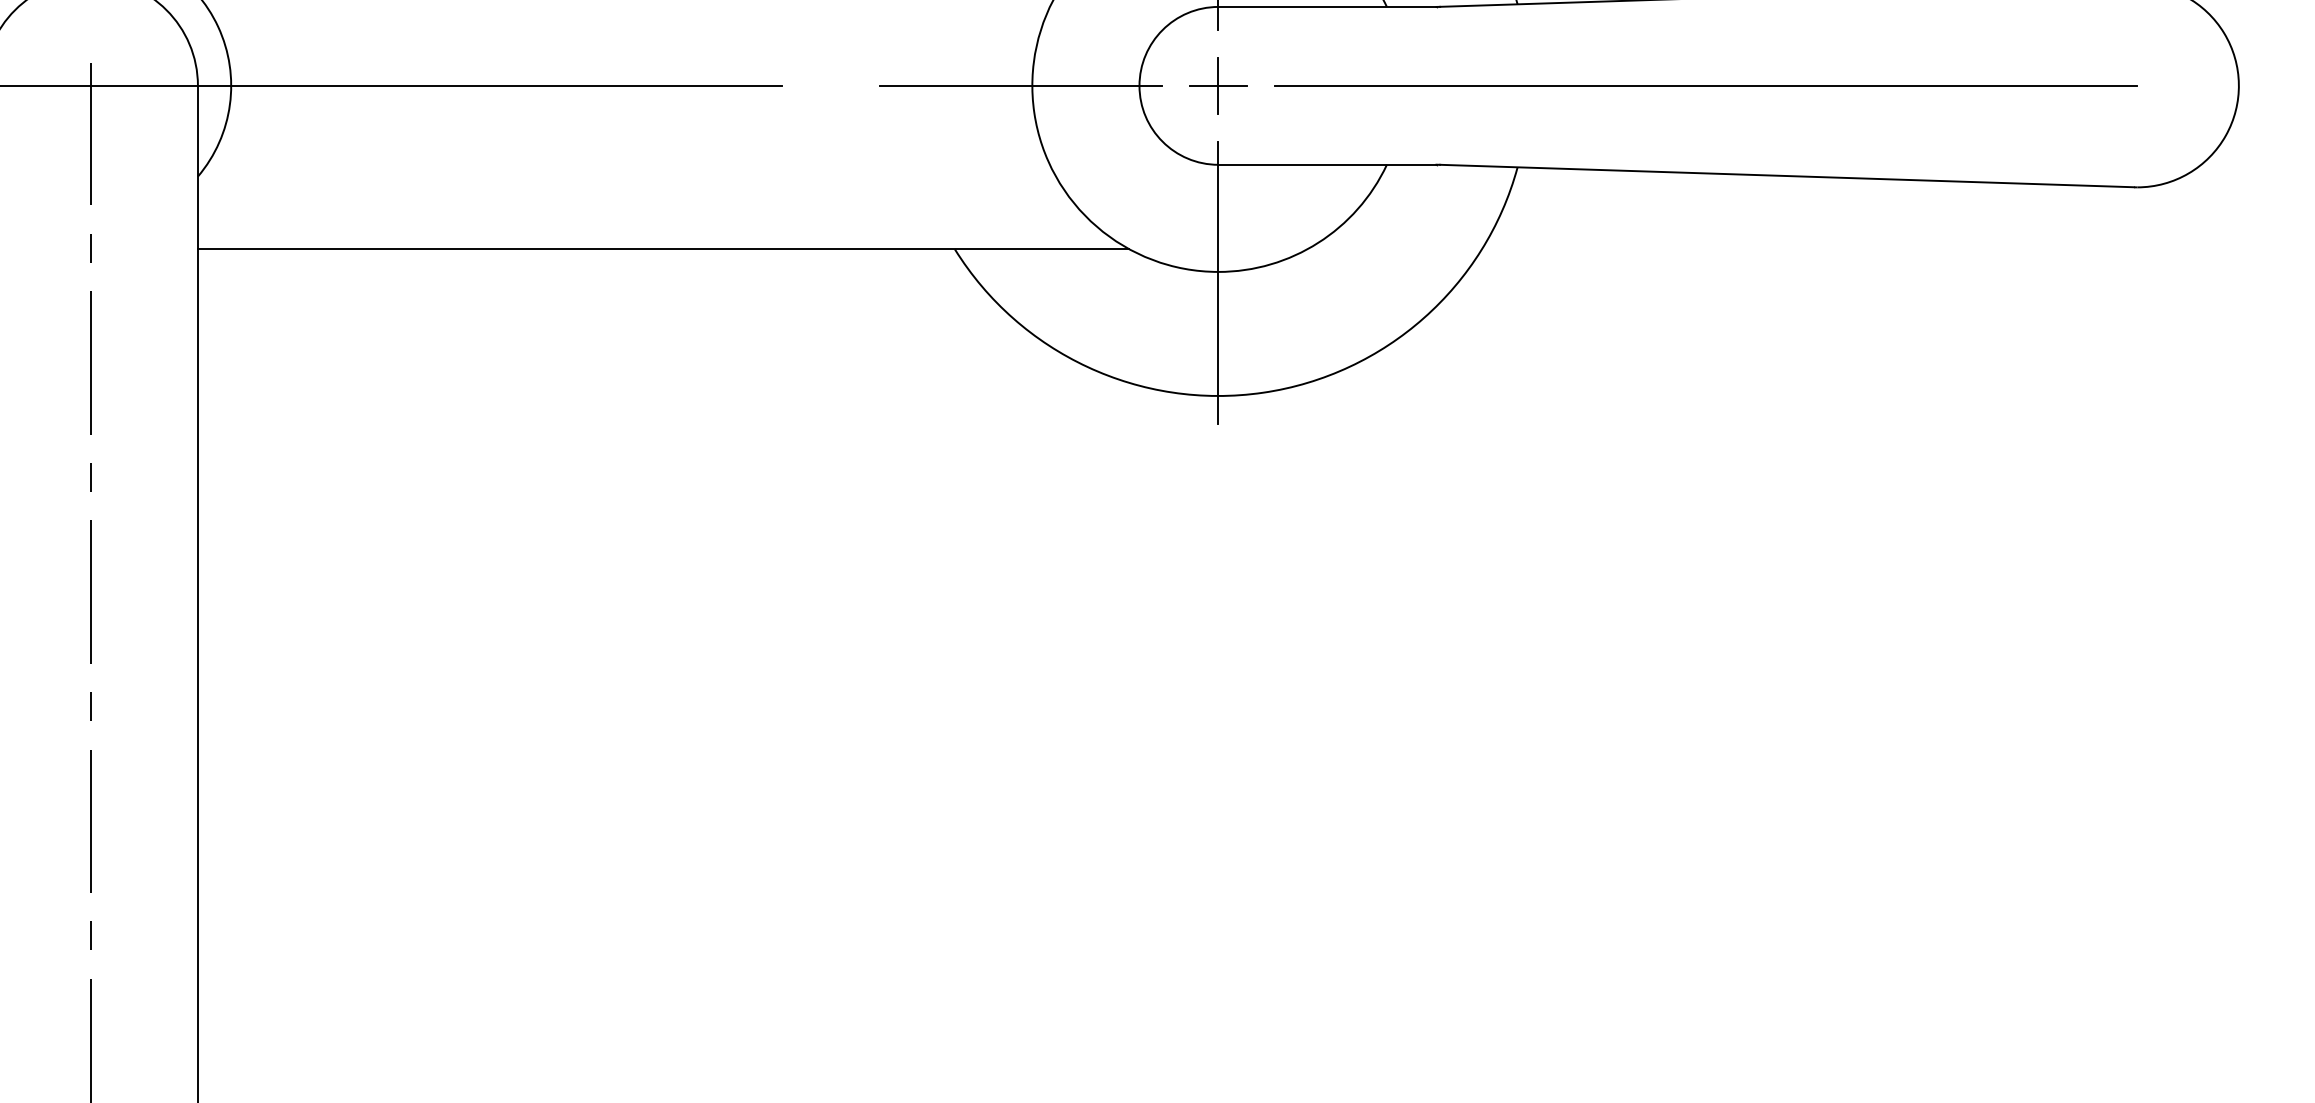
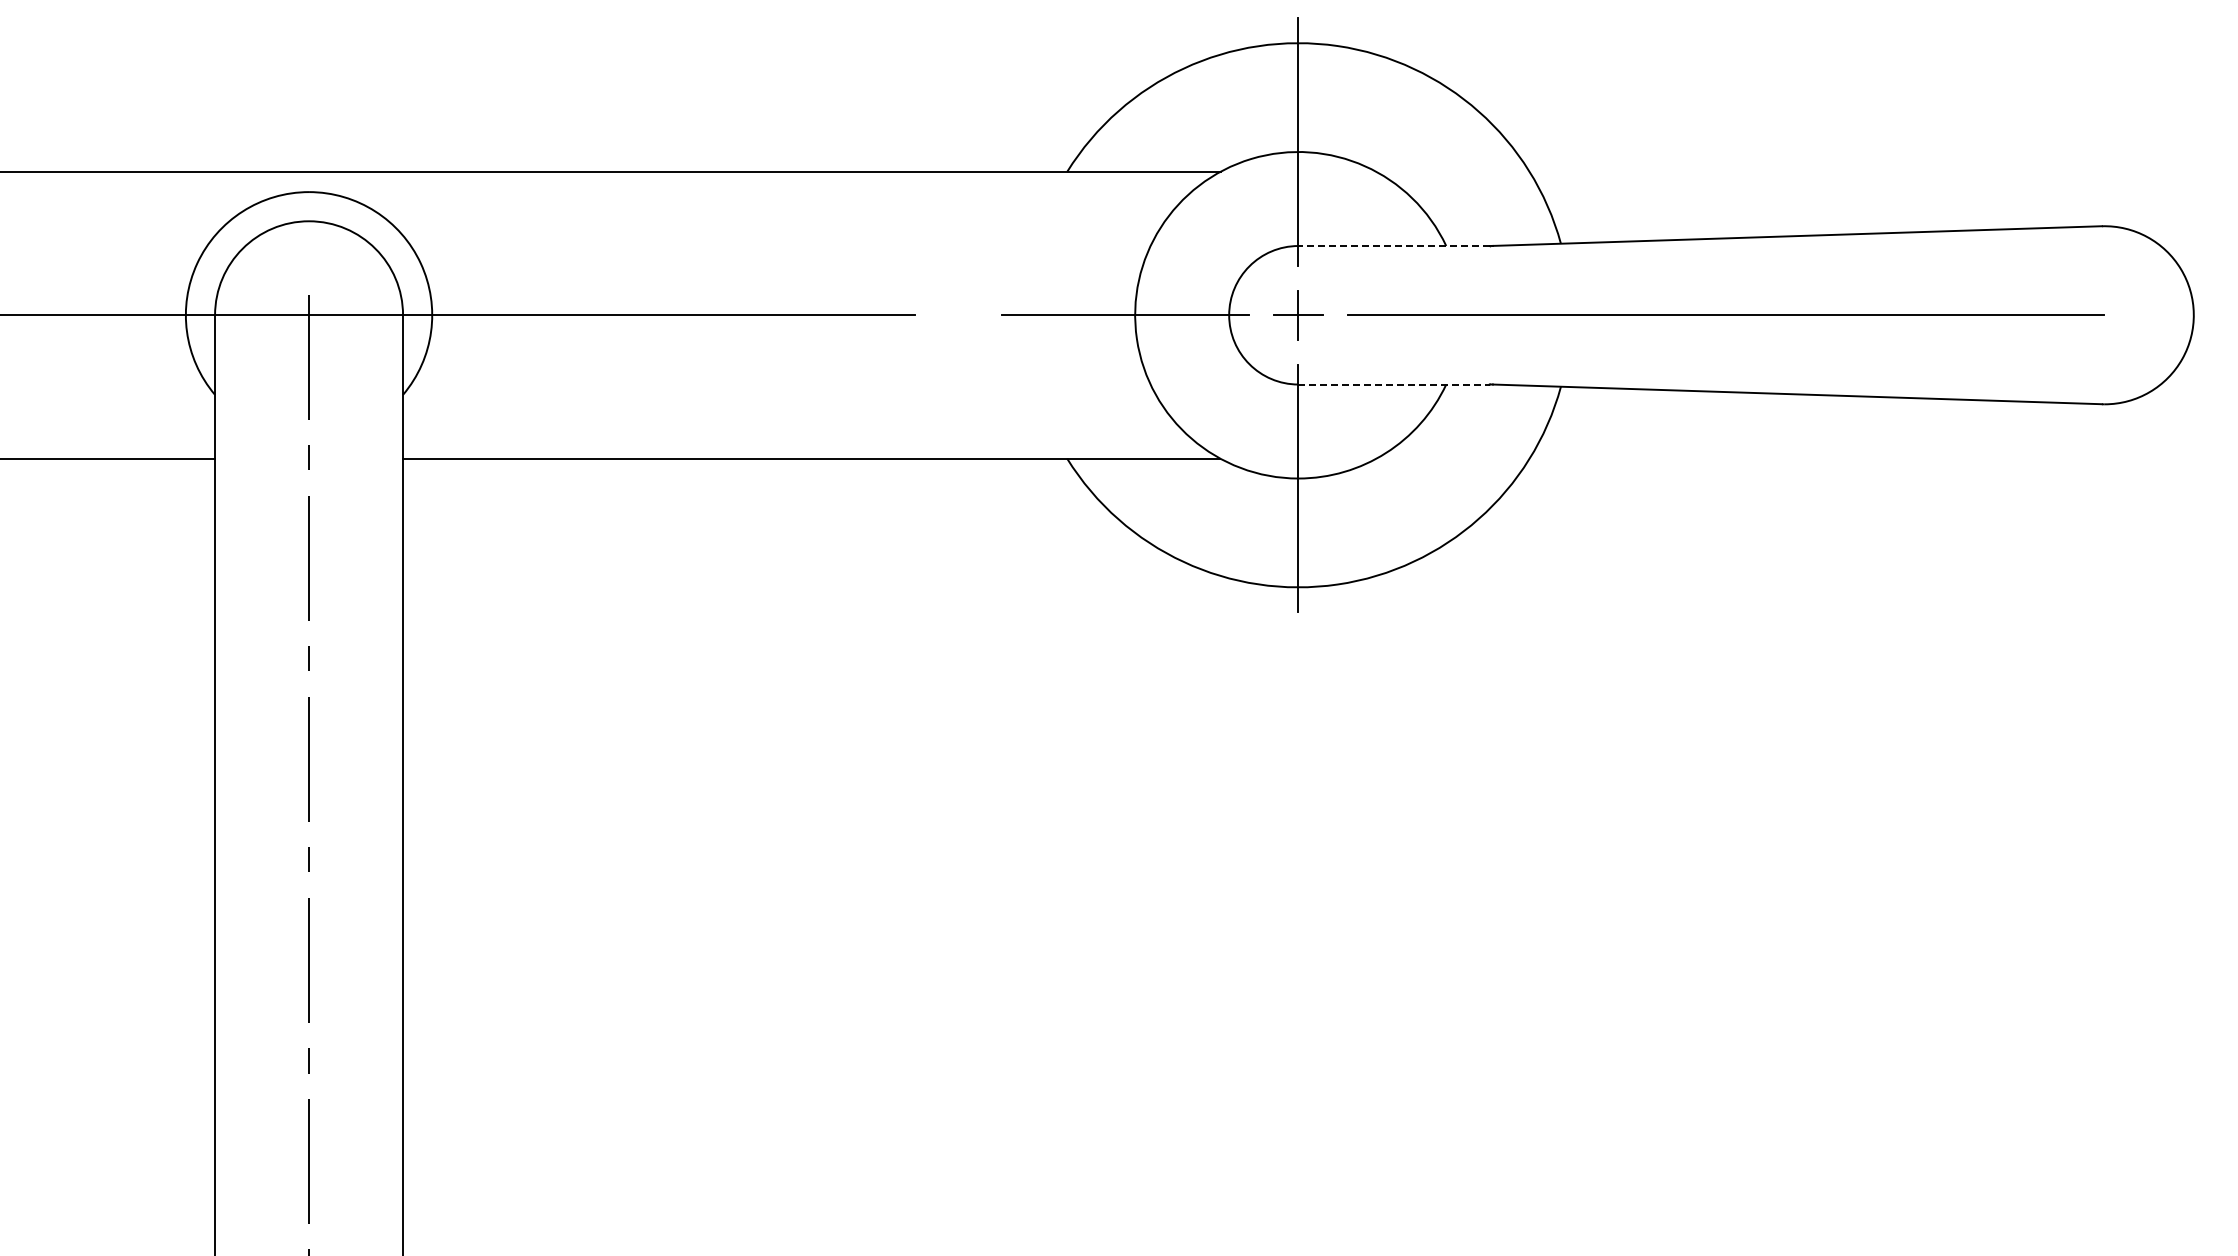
line: (1327, 7) -> (1394, 246), solid -> dashed
line: (1327, 164) -> (1394, 384), solid -> dashed

